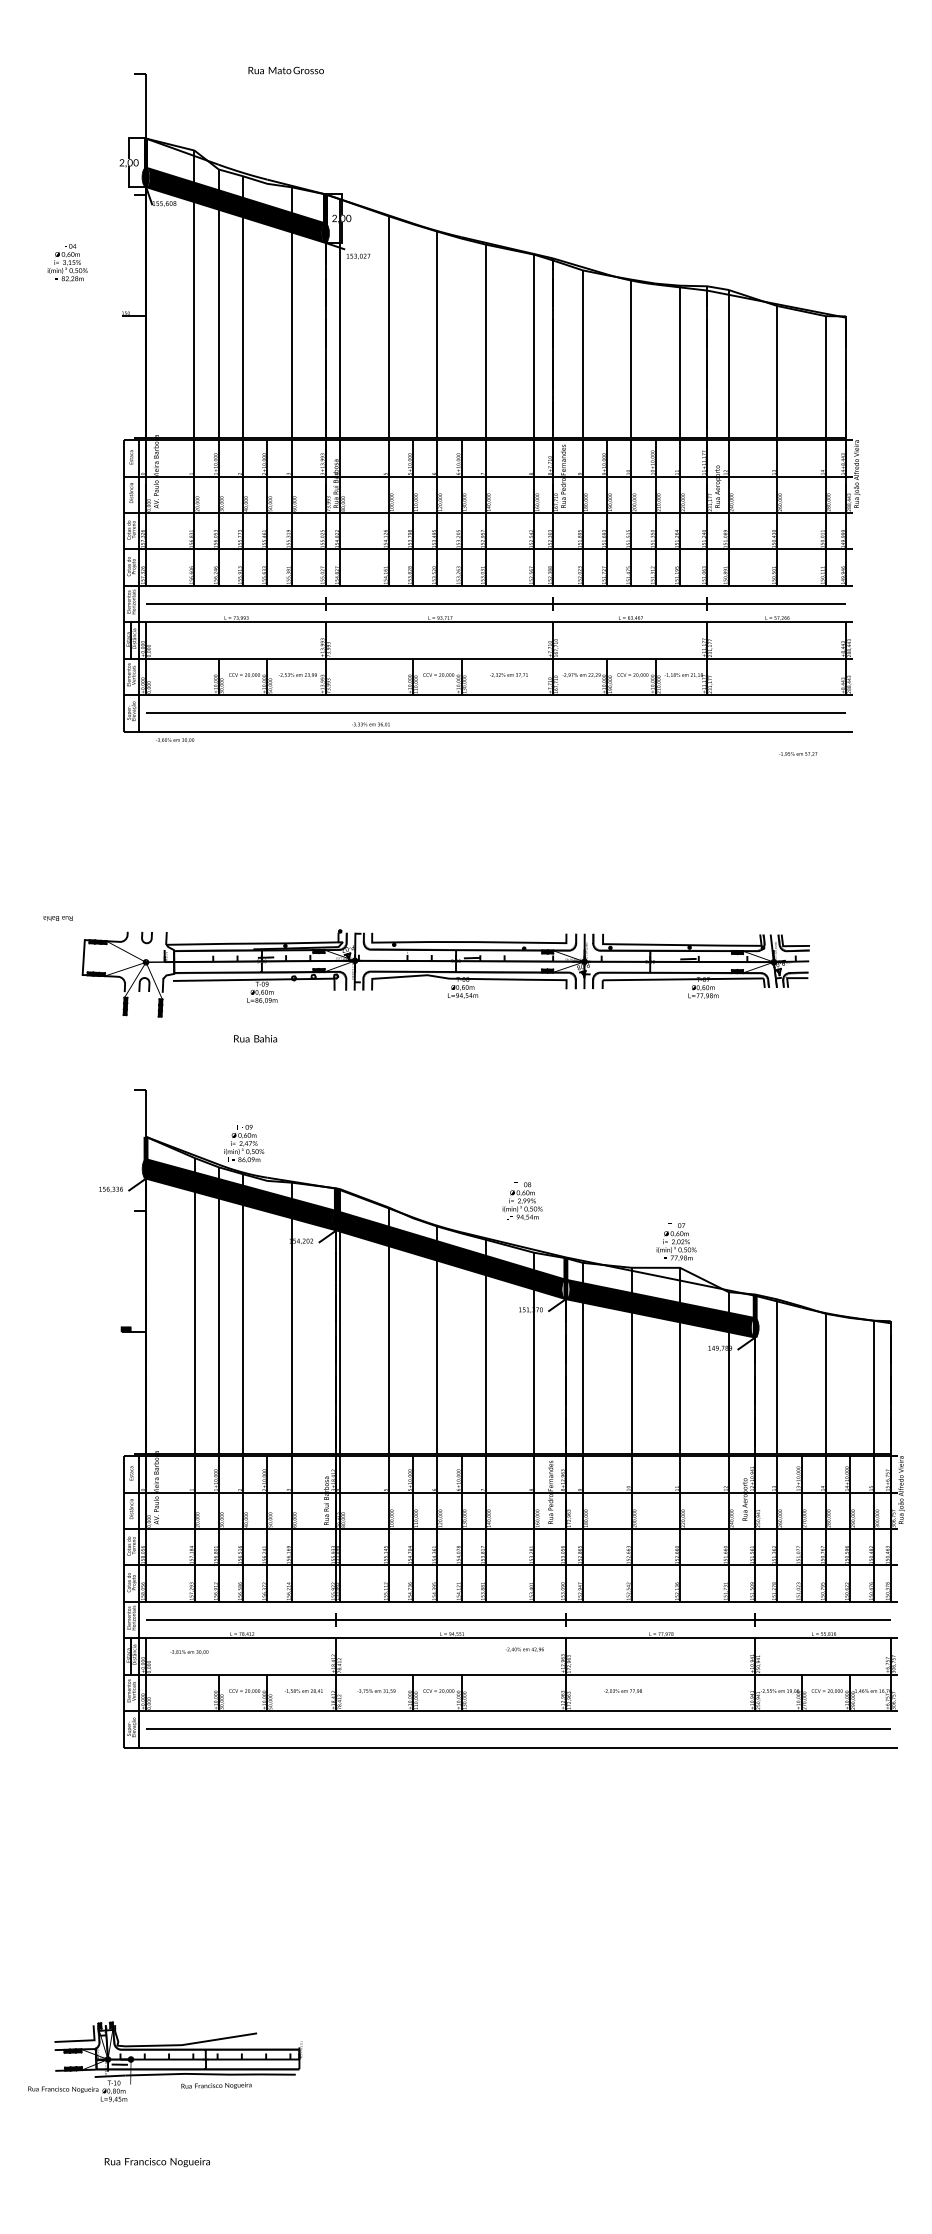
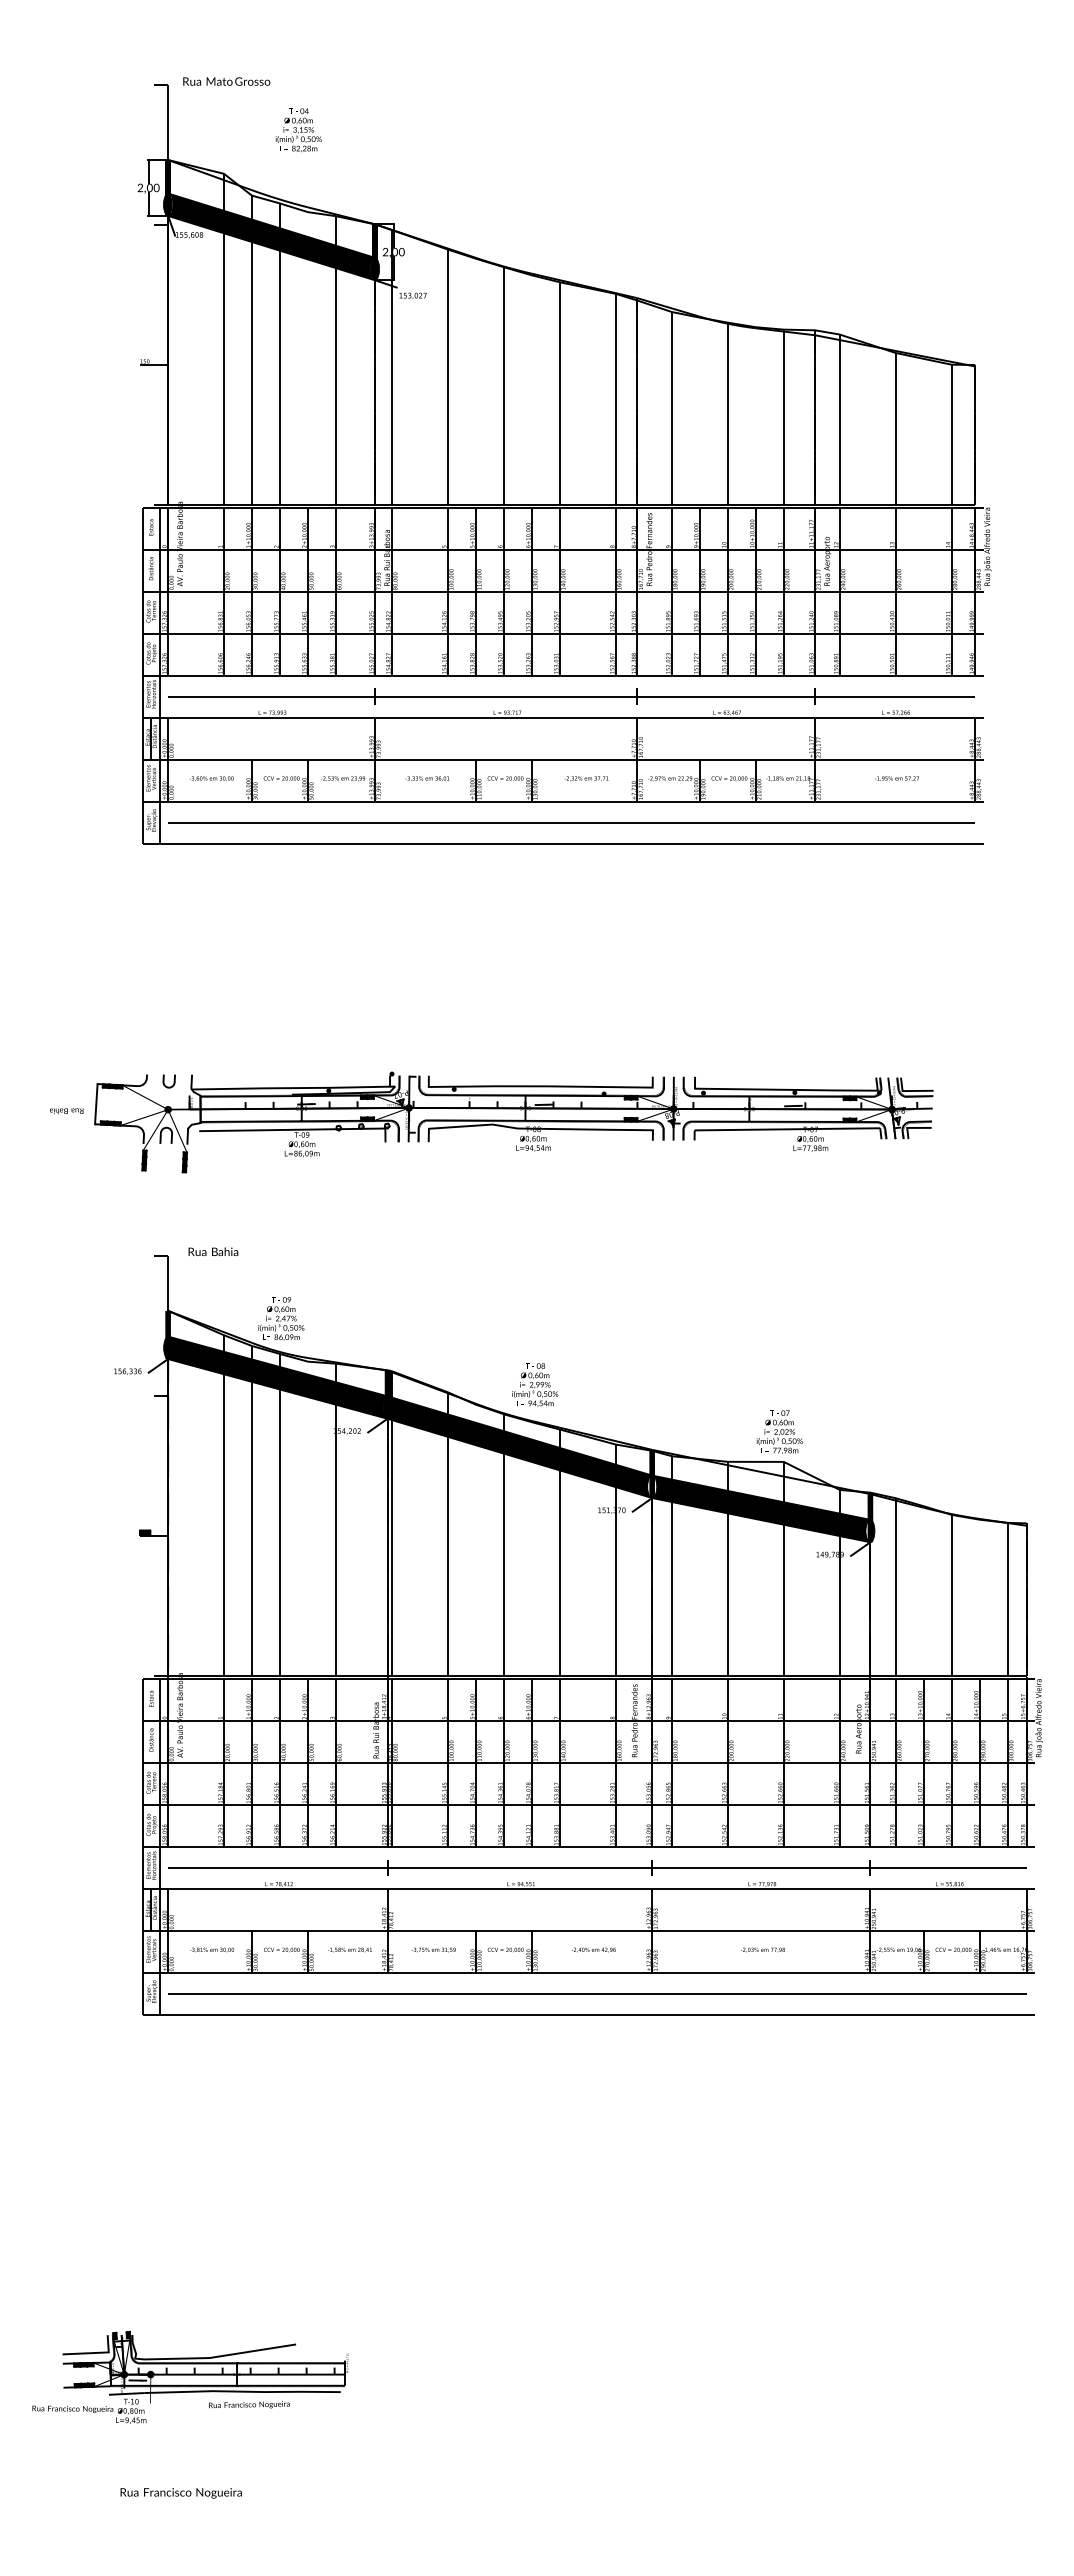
text: (286, 70) -> (226, 81), moved
text: (67, 263) -> (298, 130), moved
text: (371, 724) -> (427, 778), moved
text: (174, 740) -> (211, 778), moved
text: (797, 753) -> (896, 778), moved
text: (57, 918) -> (66, 1111), moved
text: (255, 1038) -> (213, 1251), moved
text: (522, 1200) -> (535, 1384), moved
text: (524, 1649) -> (593, 1949), moved
text: (189, 1651) -> (212, 1949), moved
text: (622, 1690) -> (762, 1949), moved

